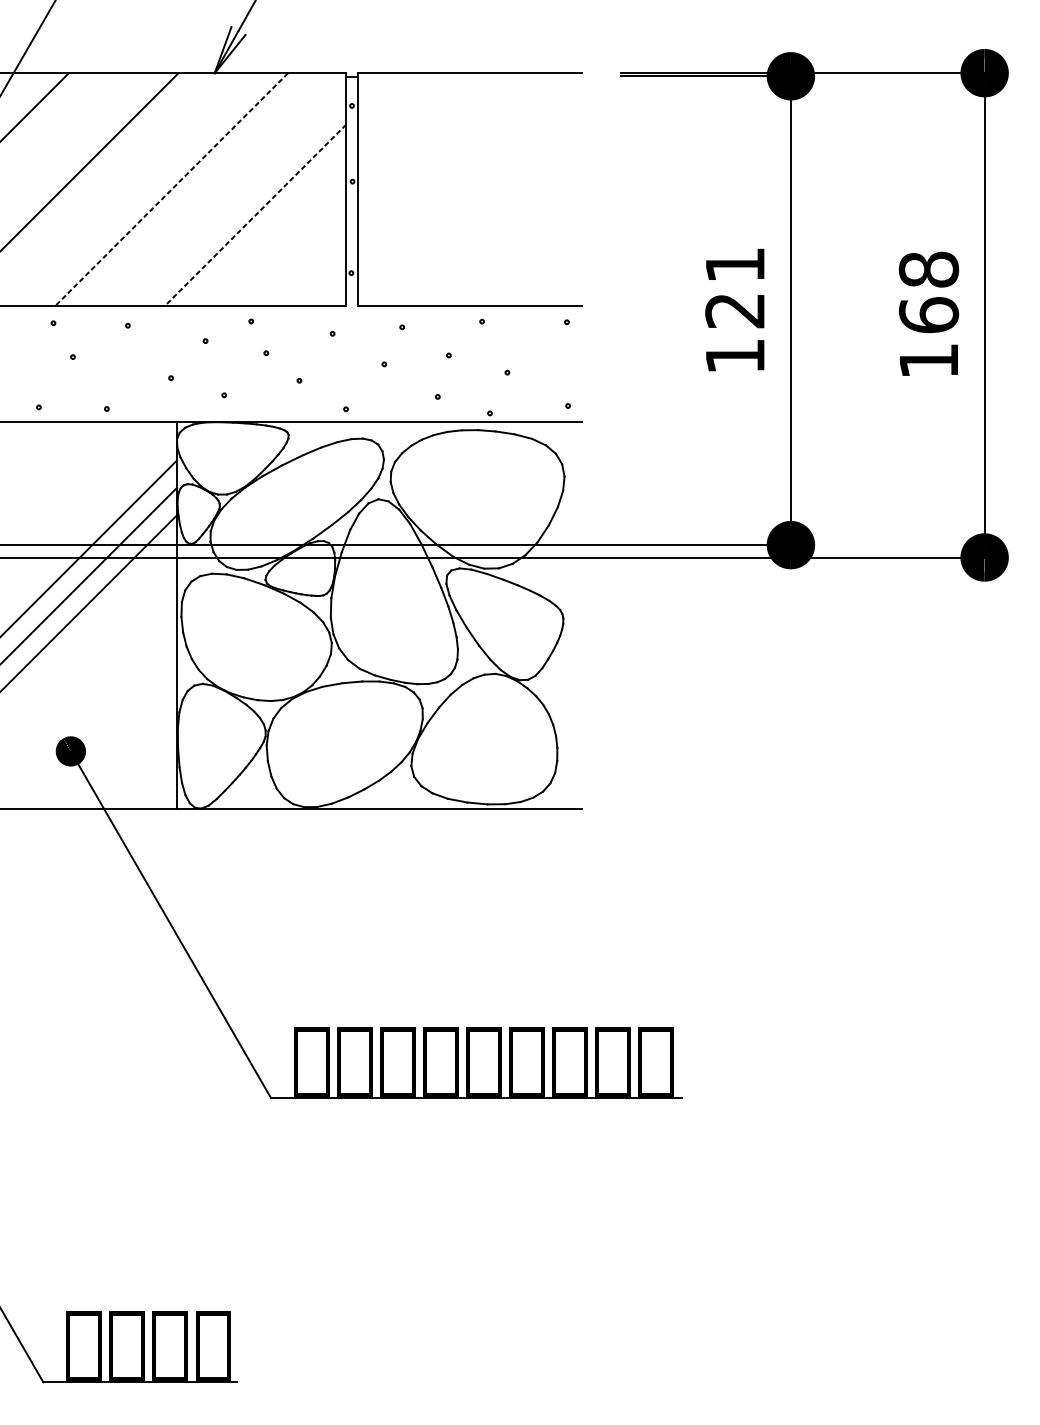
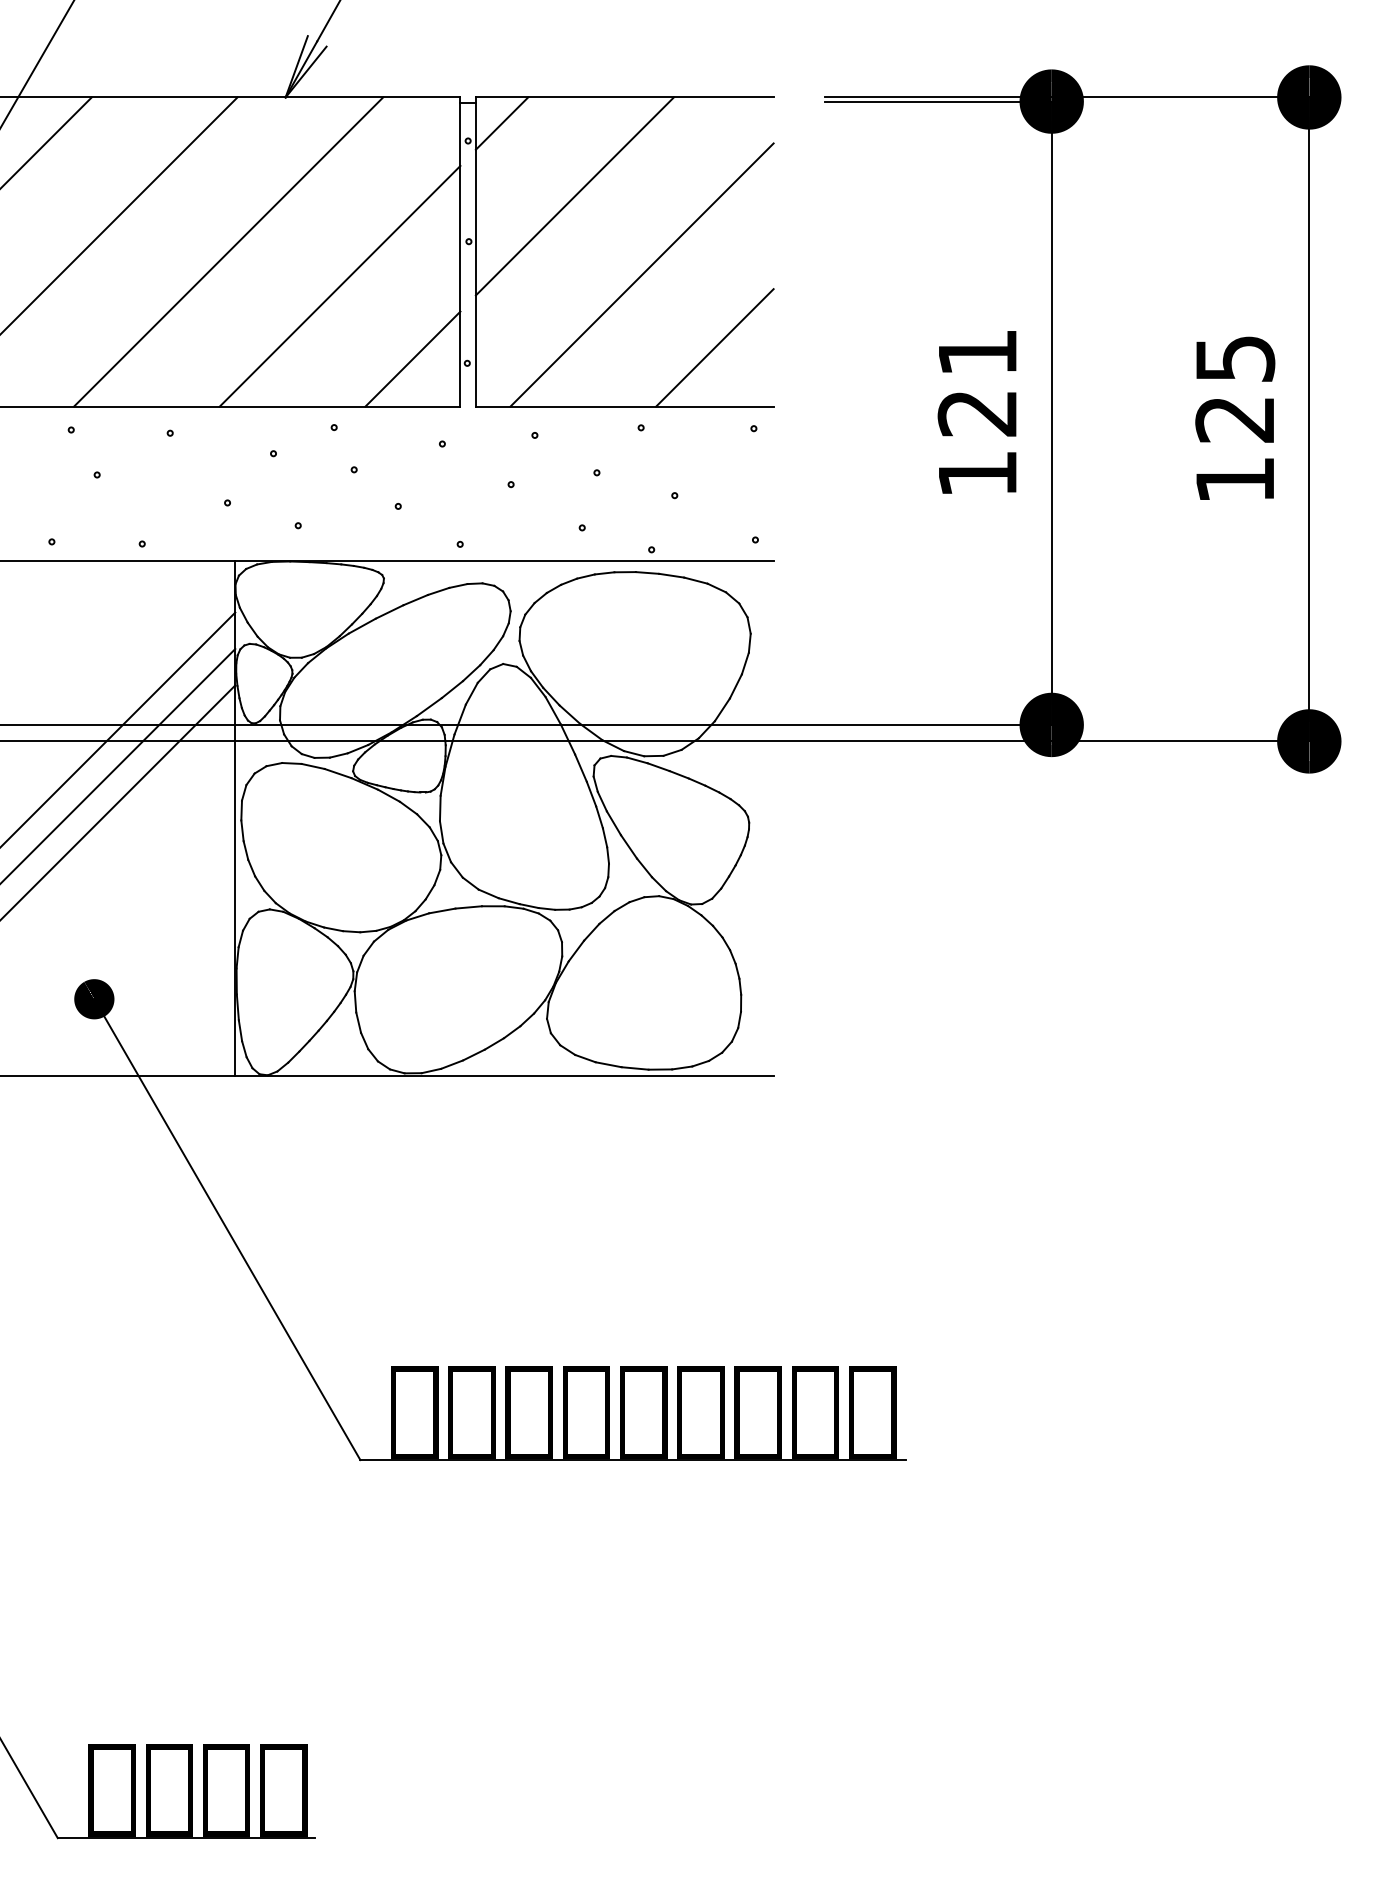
line: (377, 92) -> (501, 123), added
line: (432, 147) -> (574, 196), added
line: (171, 189) -> (228, 252), dashed -> solid
line: (482, 206) -> (641, 274), added
line: (255, 215) -> (339, 286), dashed -> solid
line: (537, 261) -> (714, 347), added
line: (310, 269) -> (412, 358), added
text: (929, 292) -> (1235, 389), 168 -> 125

